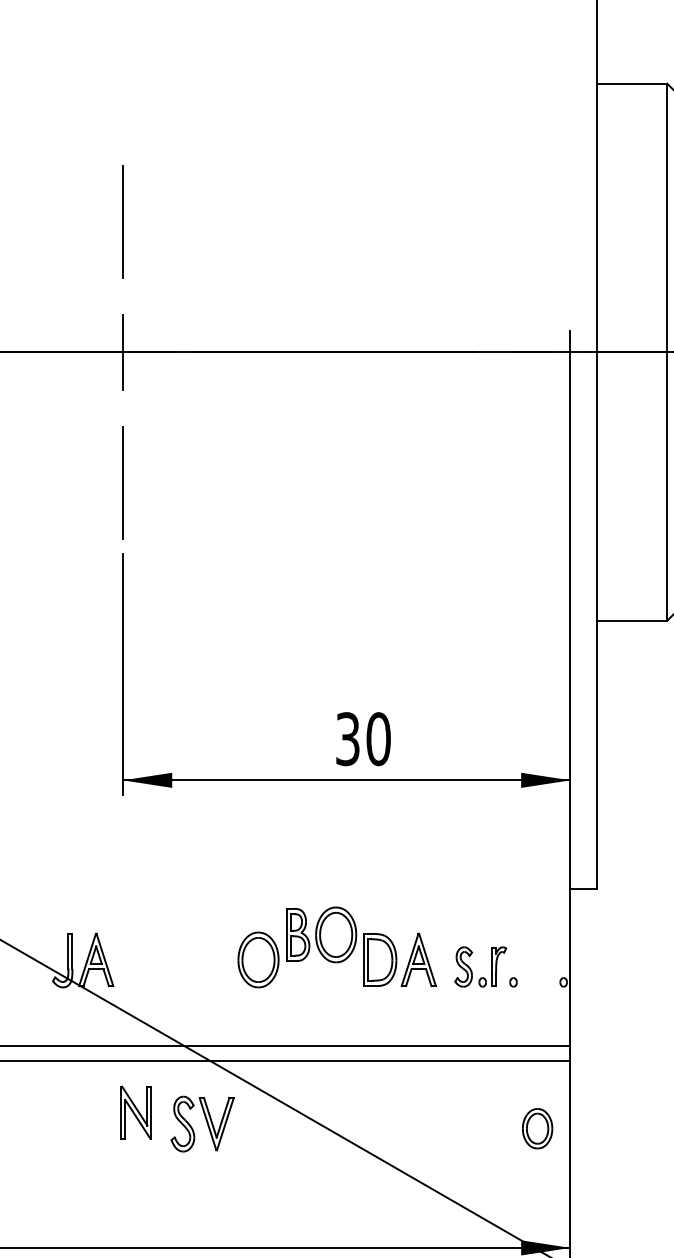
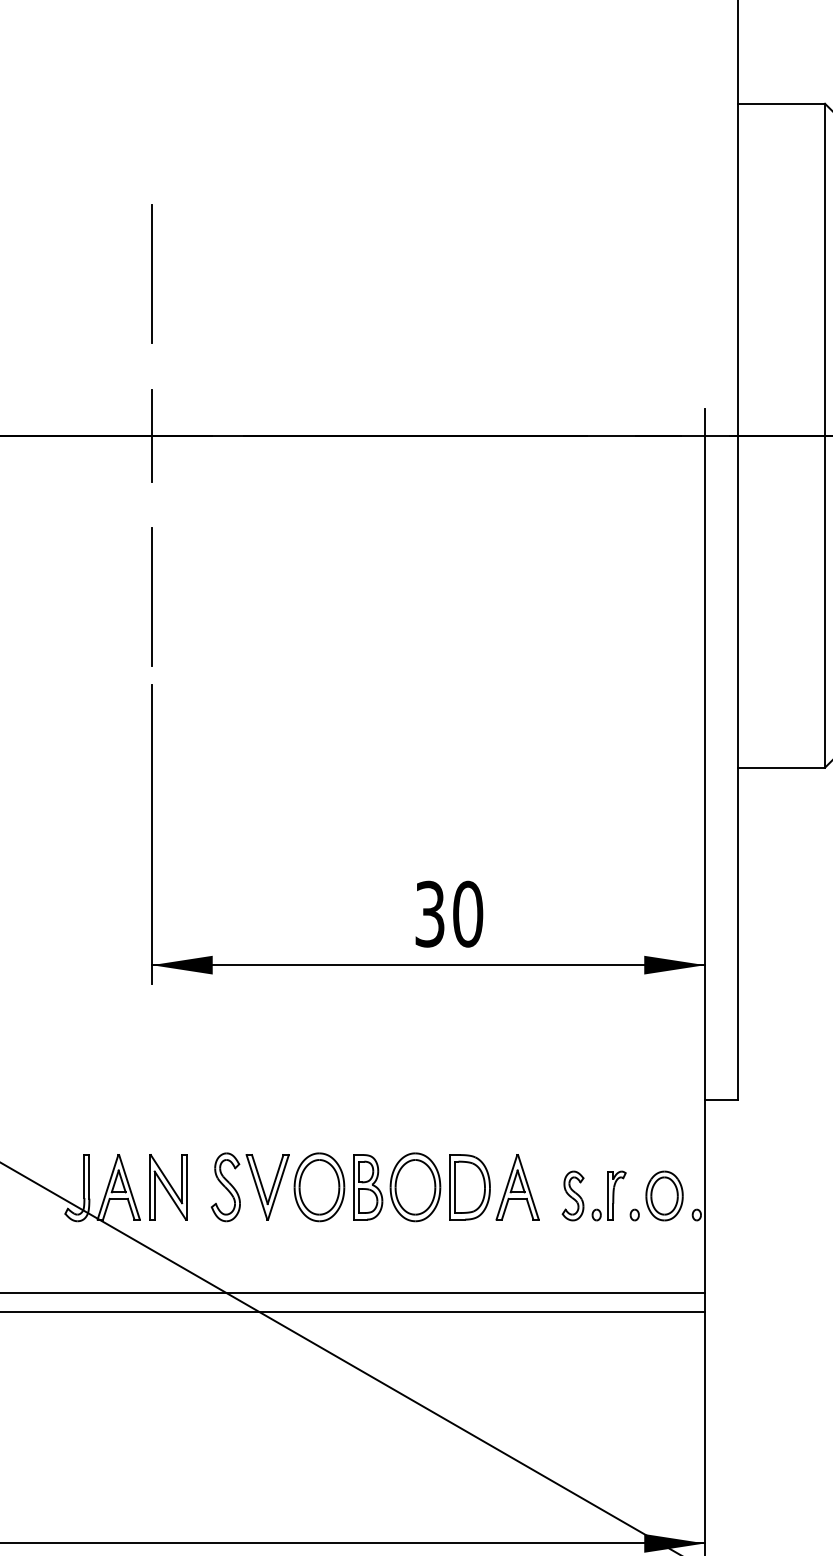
part: (321, 935) -> (397, 1187), moved
part: (136, 1112) -> (168, 1187), moved
part: (206, 1123) -> (255, 1186), moved
part: (537, 1128) -> (664, 1195), moved

